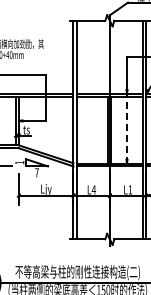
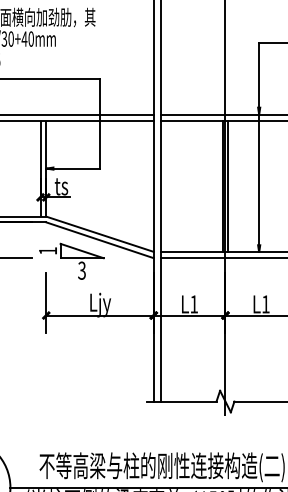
line: (127, 128) -> (260, 183), dashed -> solid
text: (36, 172) -> (81, 270), 7 -> 3
text: (93, 189) -> (193, 303), L4 -> L1

